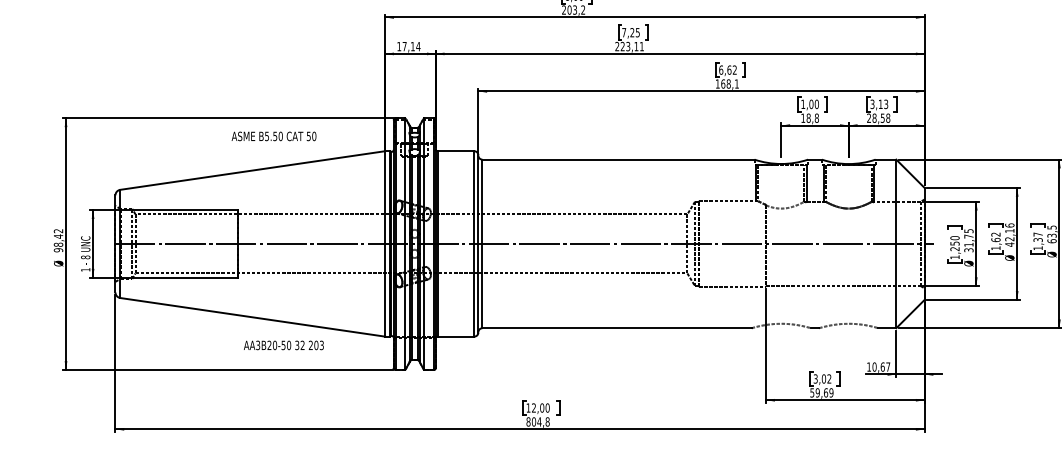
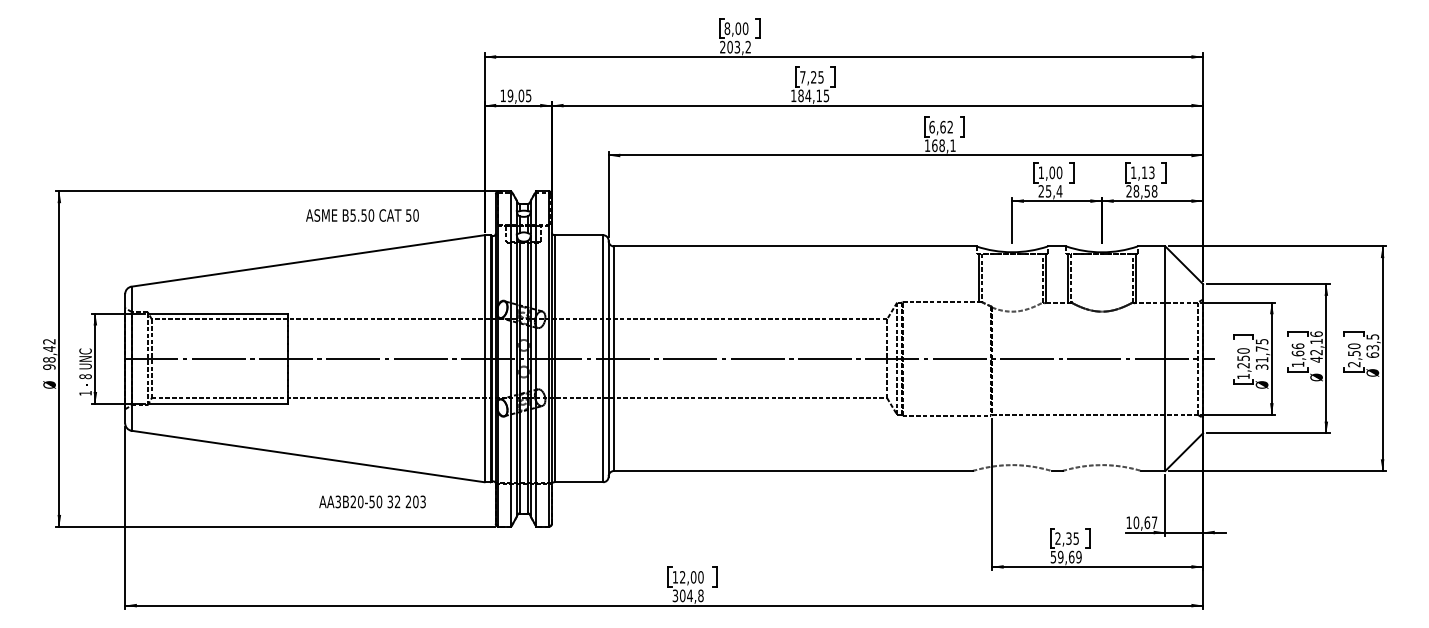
text: (411, 46) -> (519, 95), 17,14 -> 19,05
text: (629, 46) -> (810, 95), 223,11 -> 184,15
text: (872, 104) -> (1133, 172), 3,13 -> 1,13
text: (810, 118) -> (1050, 191), 18,8 -> 25,4
text: (274, 136) -> (362, 215), moved
text: (995, 234) -> (1297, 345), 1,62 -> 1,66
text: (1038, 241) -> (1354, 355), 1,37 -> 2,50
text: (283, 345) -> (372, 501), moved
text: (822, 378) -> (1066, 538), 3,02 -> 2,35
text: (528, 421) -> (675, 595), 804,8 -> 304,8

